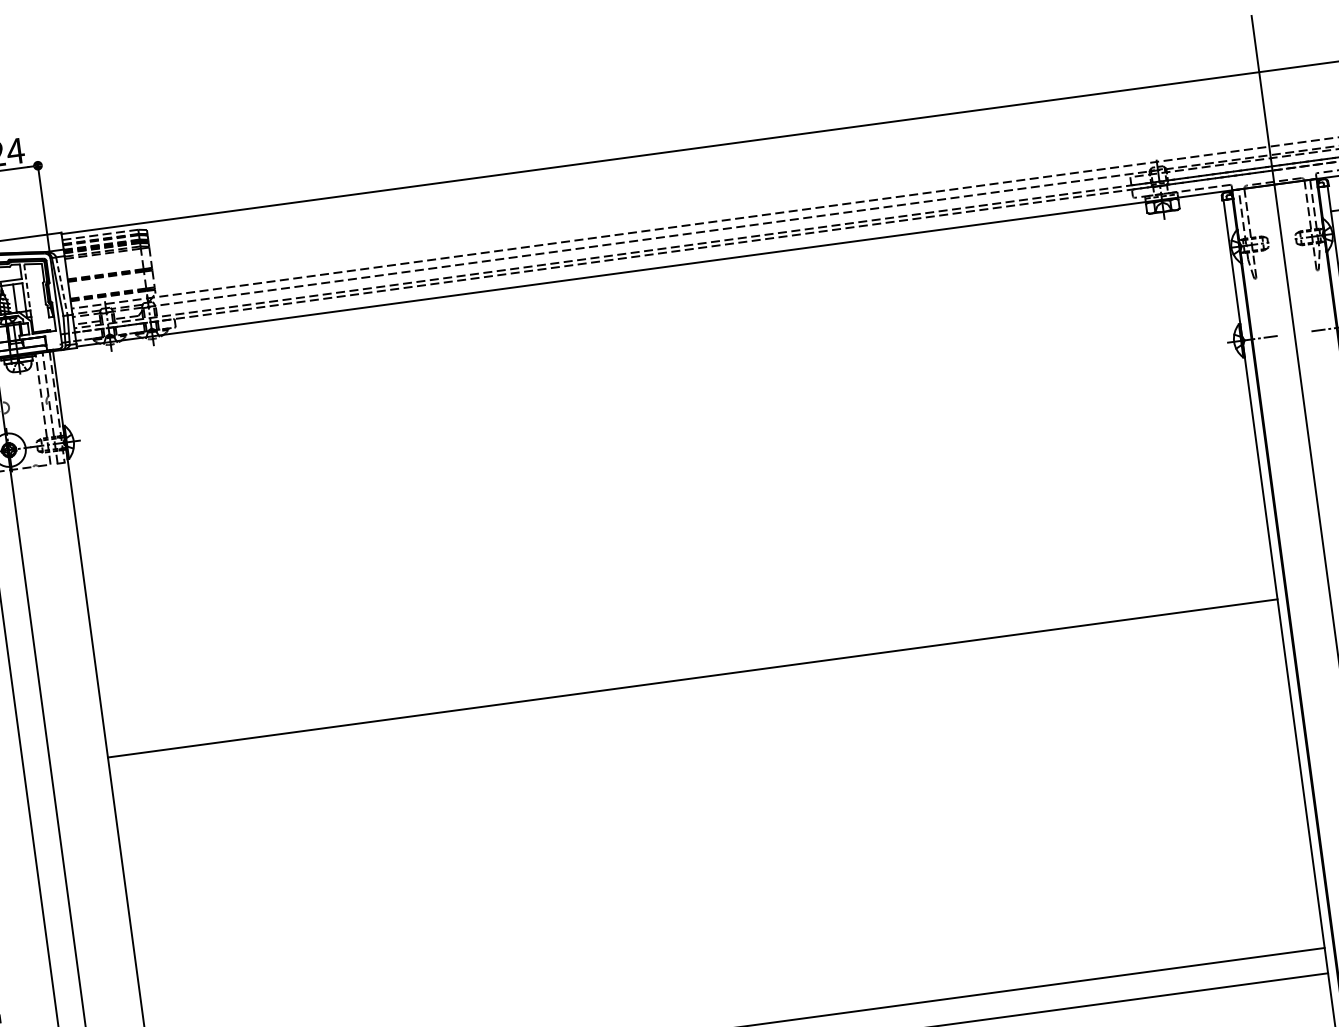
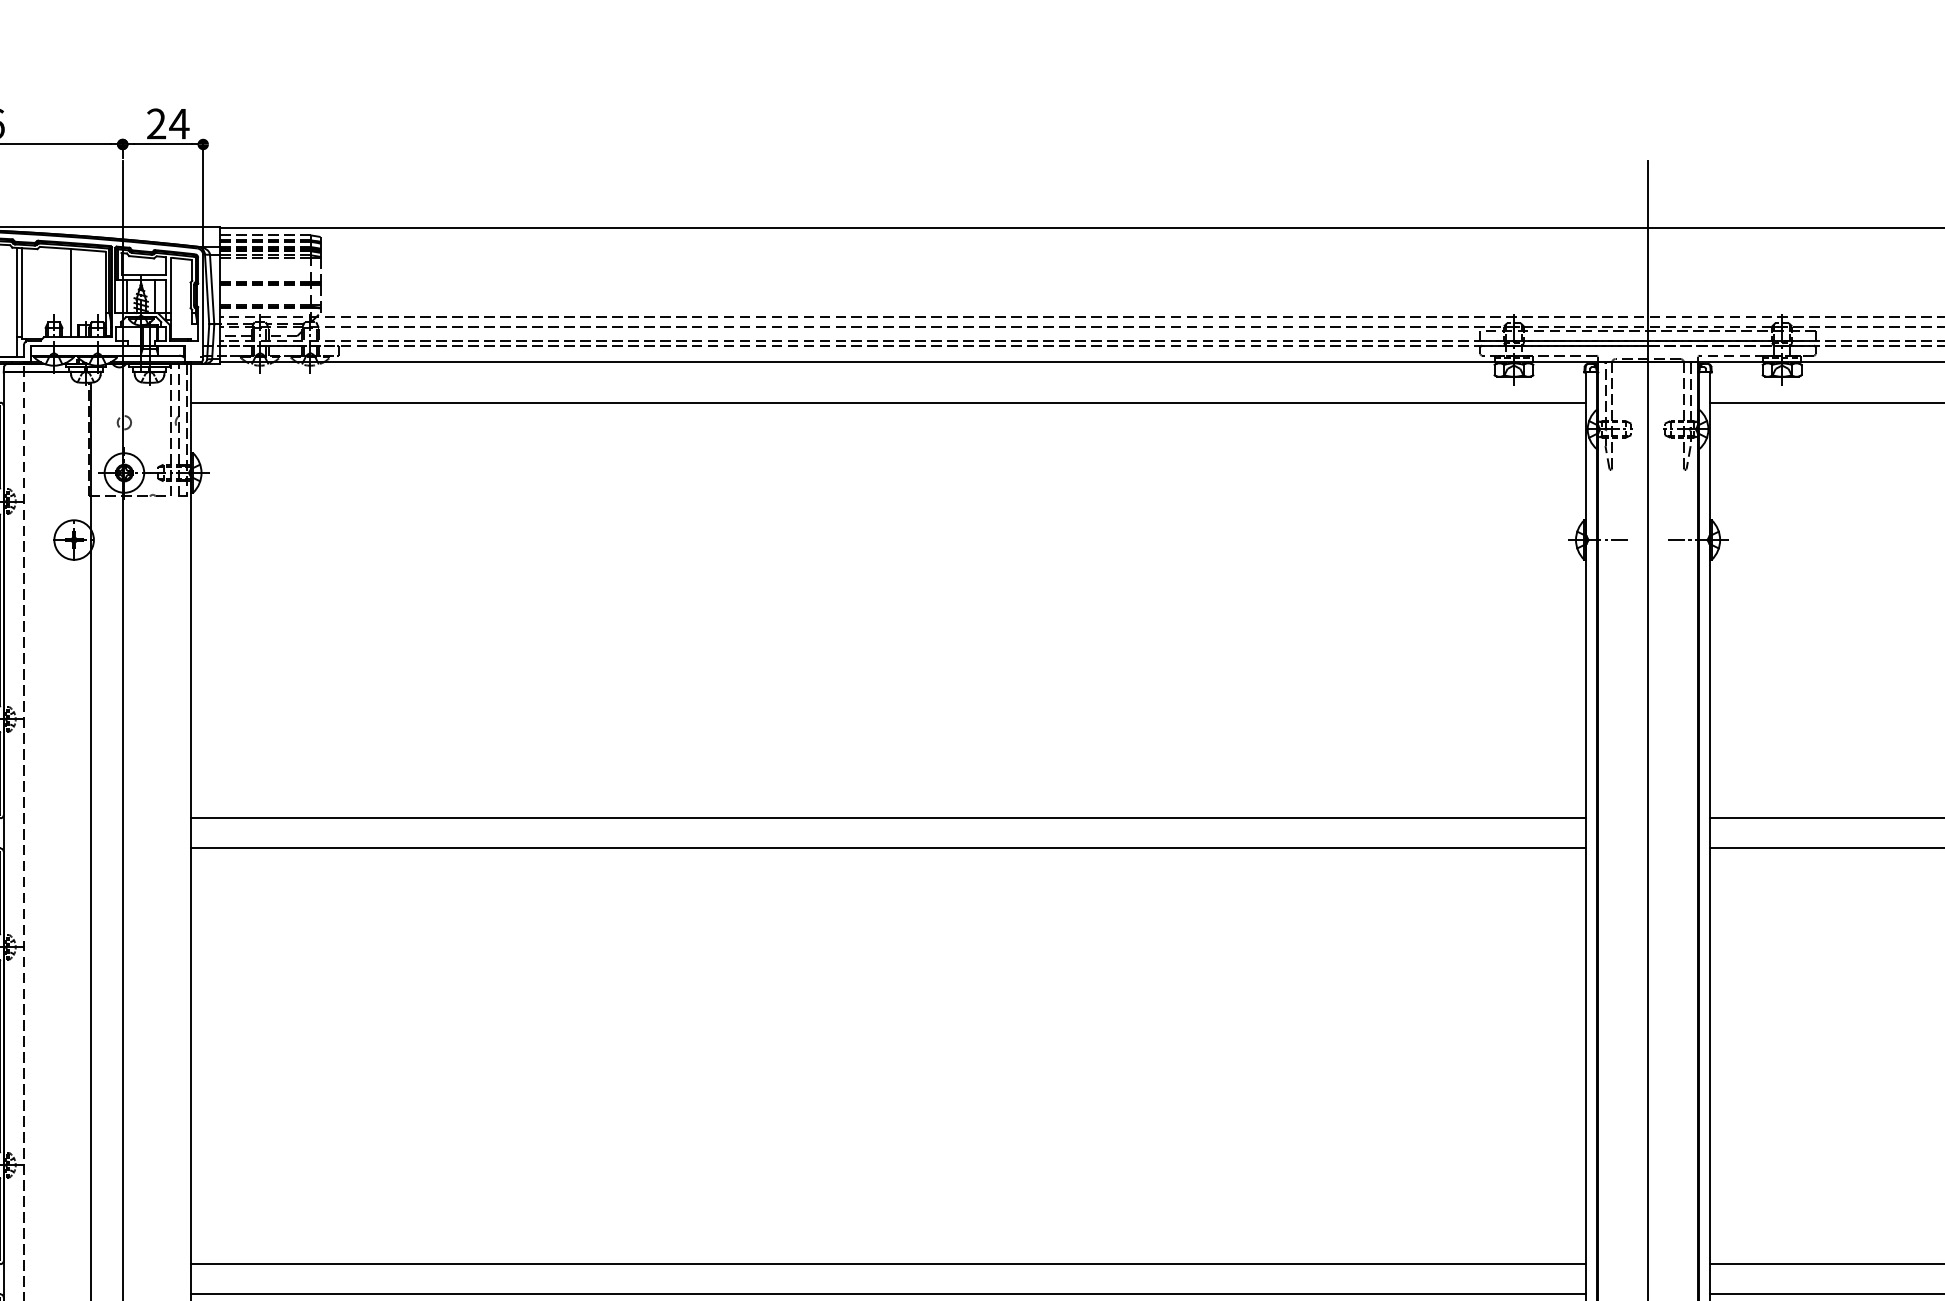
line: (62, 286) -> (212, 289), dashed -> solid
line: (27, 287) -> (171, 285), dashed -> solid
line: (641, 304) -> (888, 402), added
line: (689, 653) -> (888, 818), added

